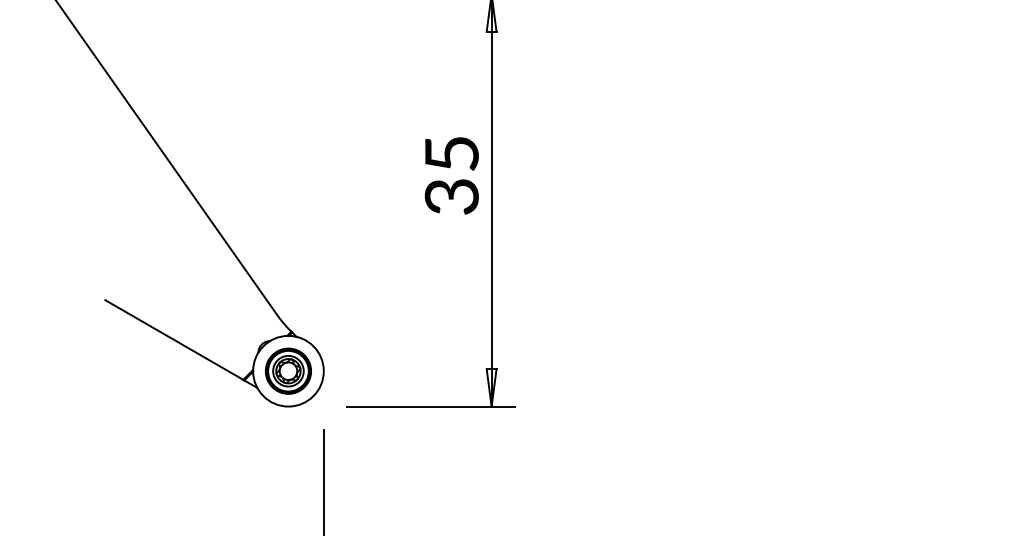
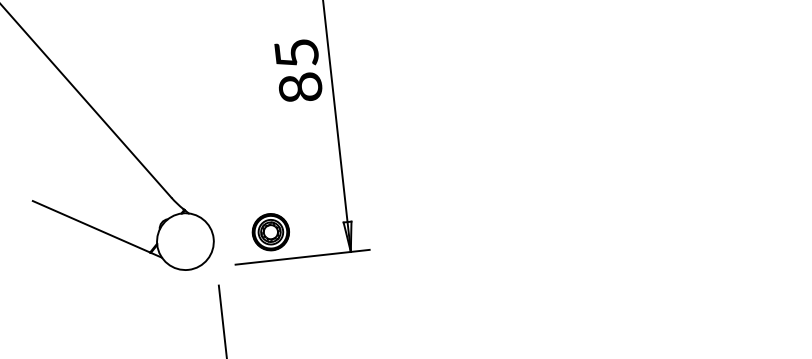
text: (451, 196) -> (300, 87), 35 -> 85
part: (287, 370) -> (270, 231), moved

